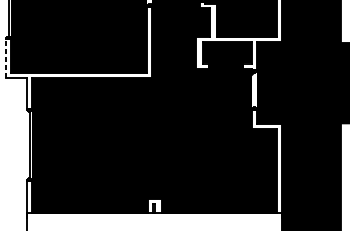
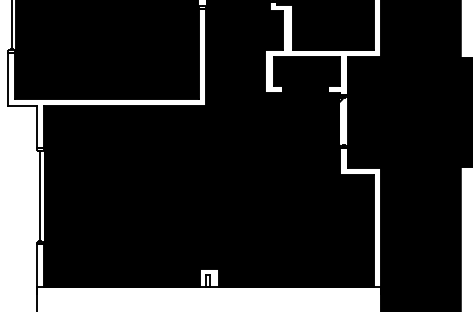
line: (6, 58) -> (8, 79), dashed -> solid

